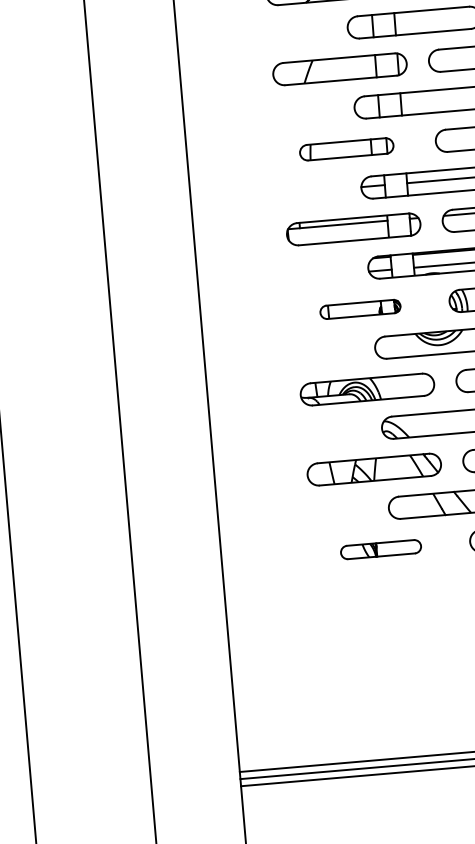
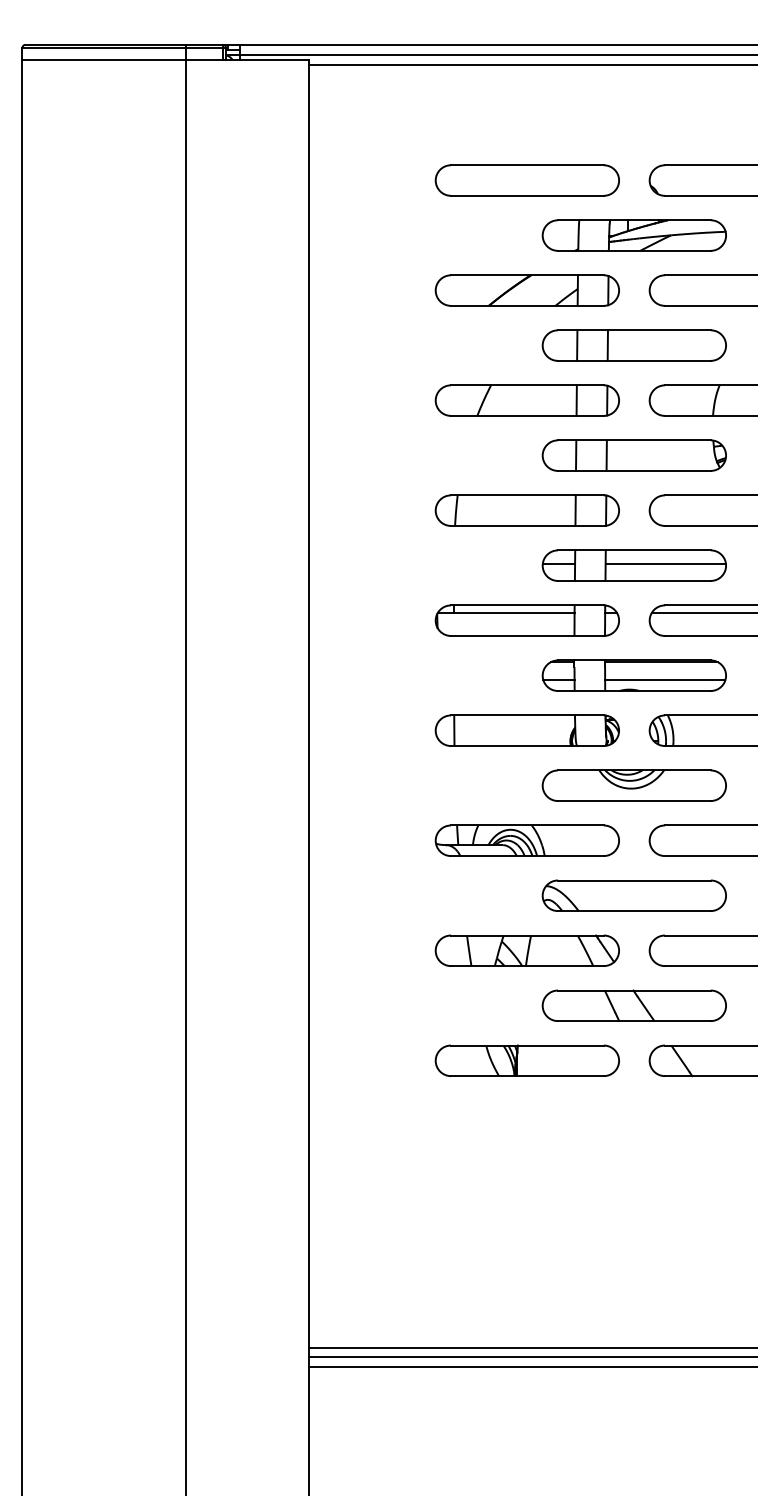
part: (346, 149) -> (526, 510), size x1.43
part: (359, 309) -> (526, 730), size x1.67
part: (380, 549) -> (526, 1060), size x1.67

